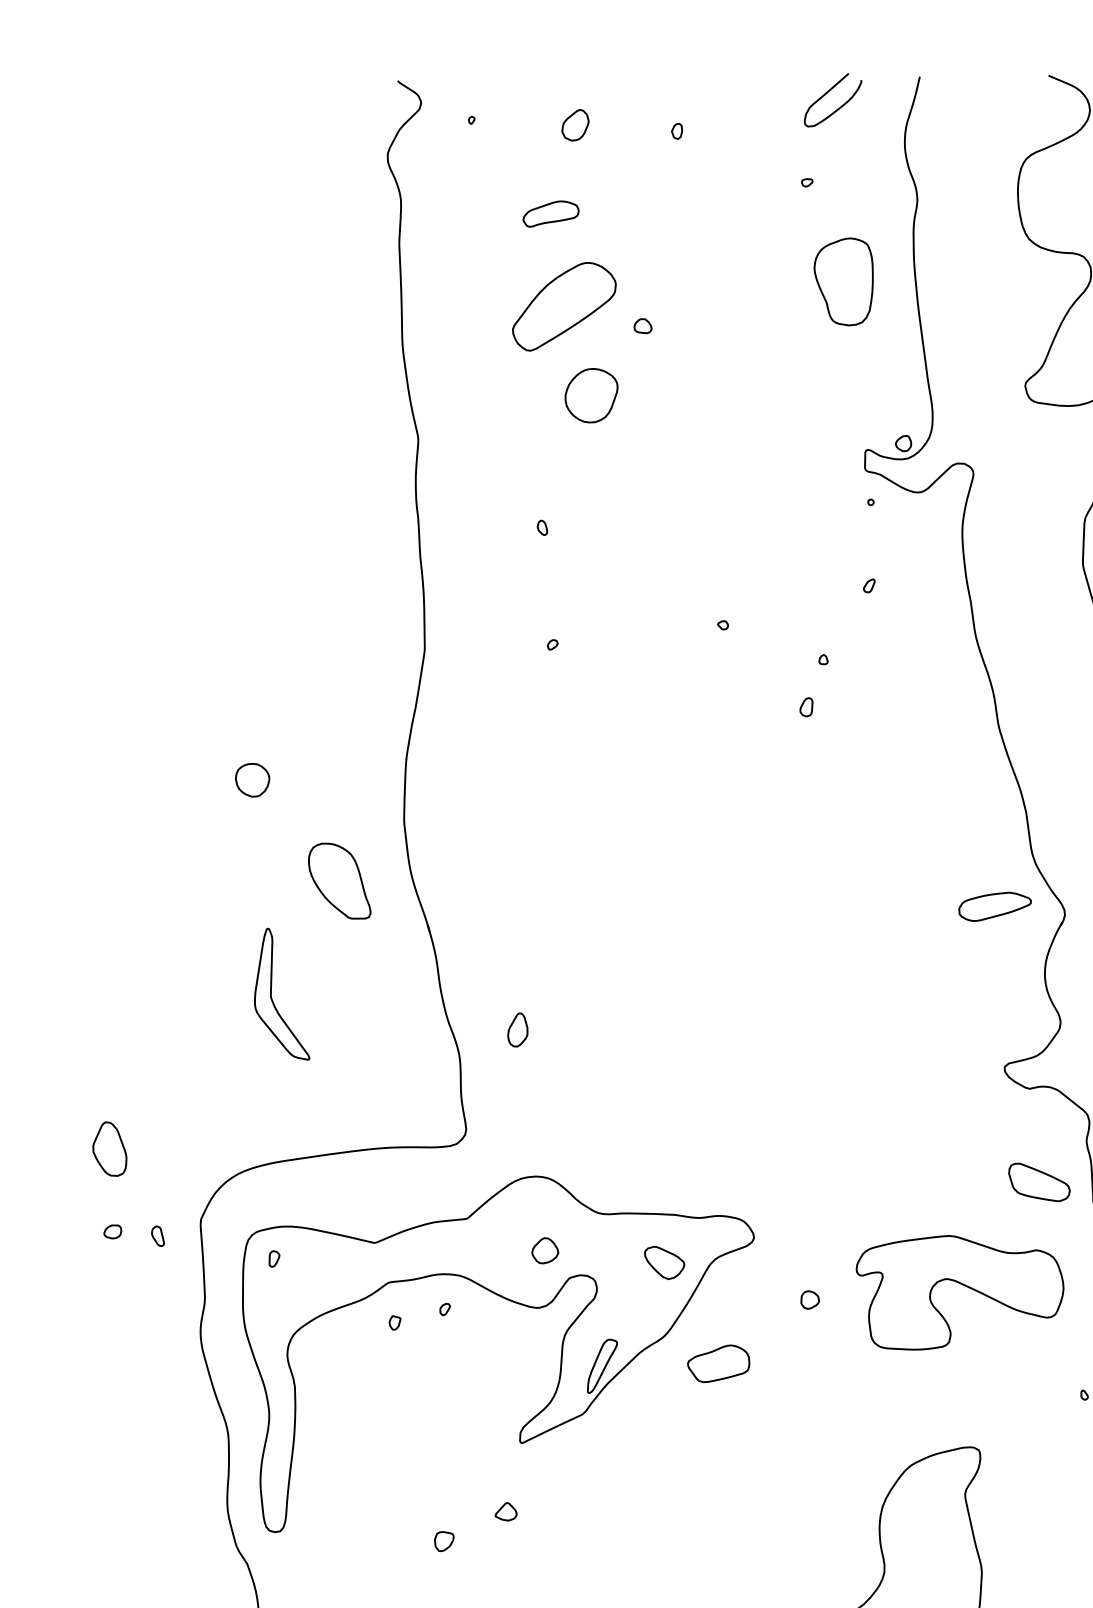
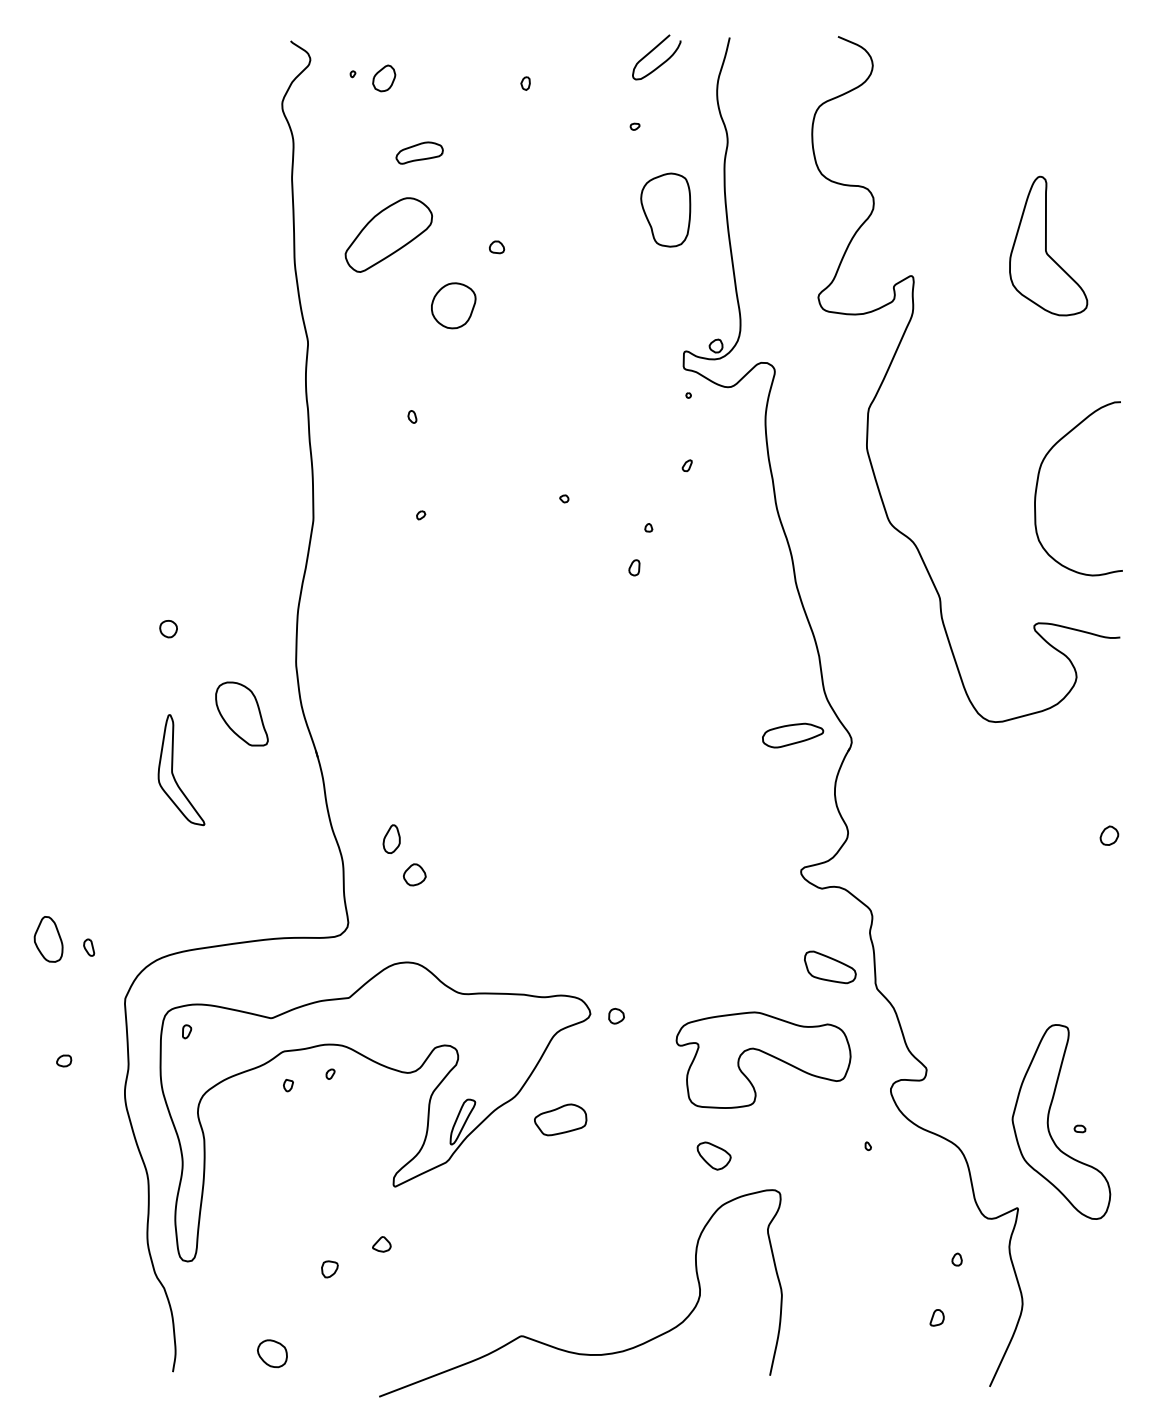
part: (575, 125) -> (384, 78), moved
part: (563, 306) -> (388, 234), moved
part: (252, 779) -> (168, 628), size x0.6
part: (272, 997) -> (173, 772), moved
part: (113, 1231) -> (64, 1060), moved
part: (158, 1236) -> (89, 947), moved
part: (544, 1250) -> (414, 874), moved
part: (663, 1262) -> (713, 1155), moved
part: (810, 1299) -> (616, 1015), moved

